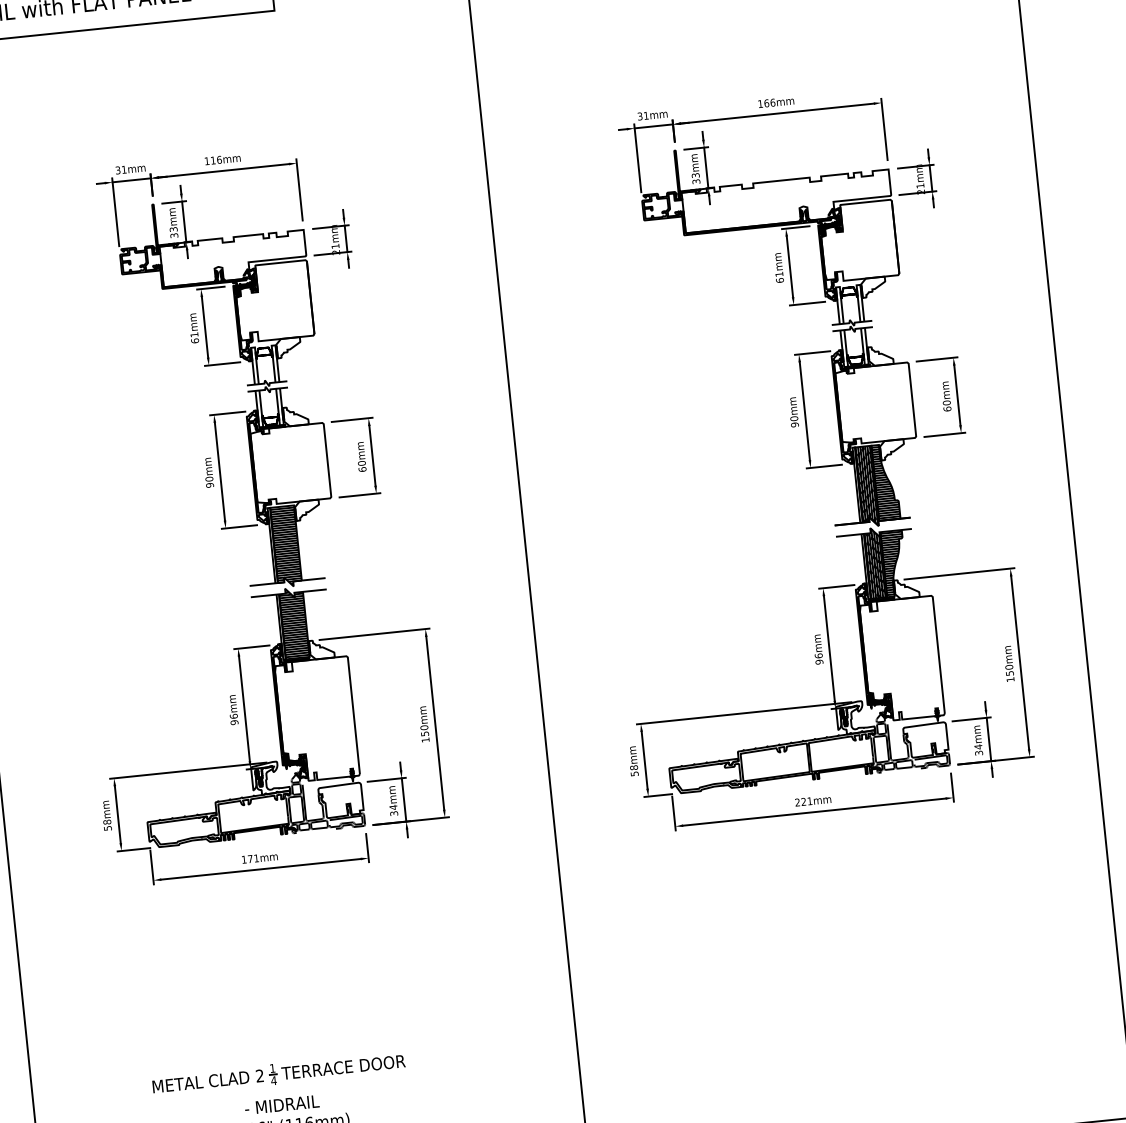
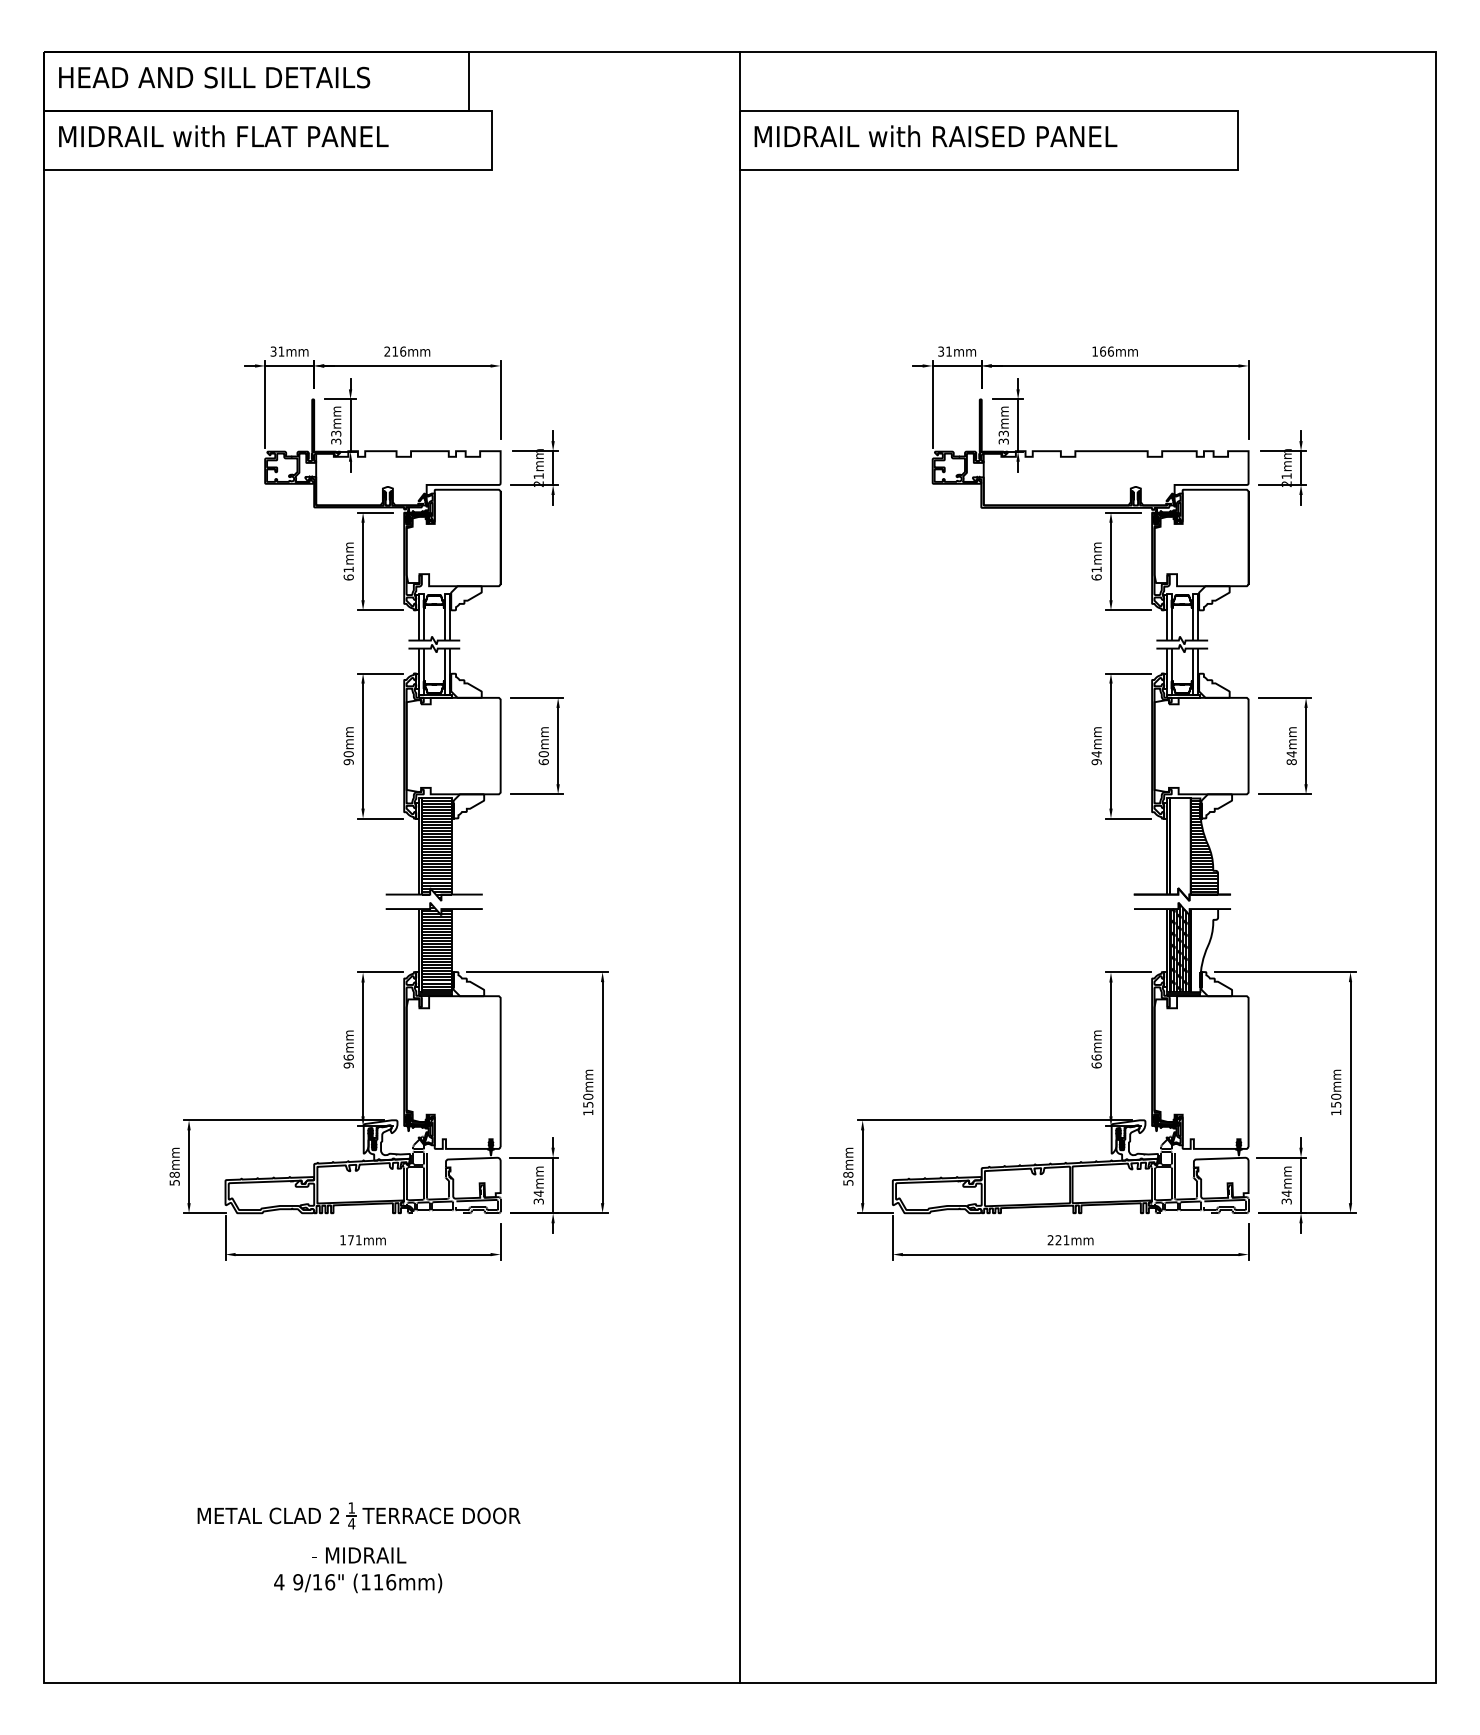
text: (206, 161) -> (386, 351), 116mm -> 216mm
text: (947, 406) -> (1291, 758), 60mm -> 84mm
text: (794, 418) -> (1096, 754), 90mm -> 94mm
hatch: (867, 486) -> (1180, 849), removed
hatch: (894, 563) -> (1204, 950), removed
text: (819, 662) -> (1096, 1065), 96mm -> 66mm

